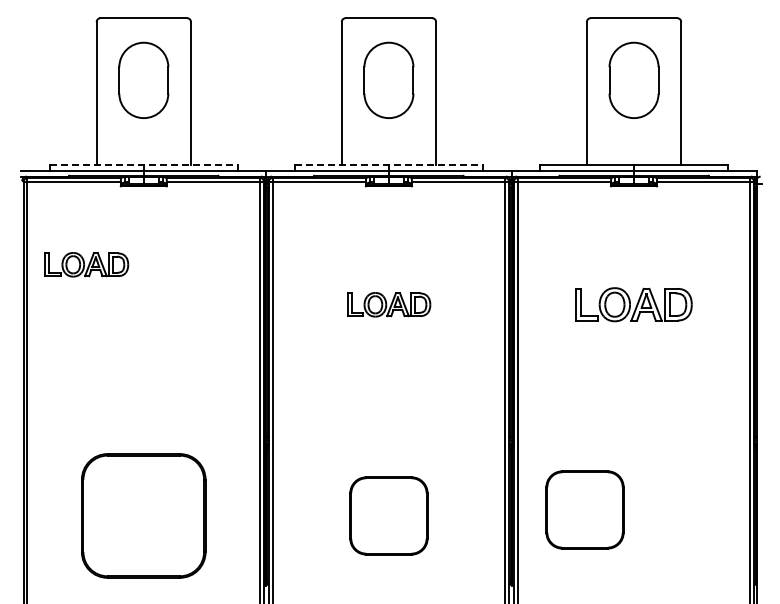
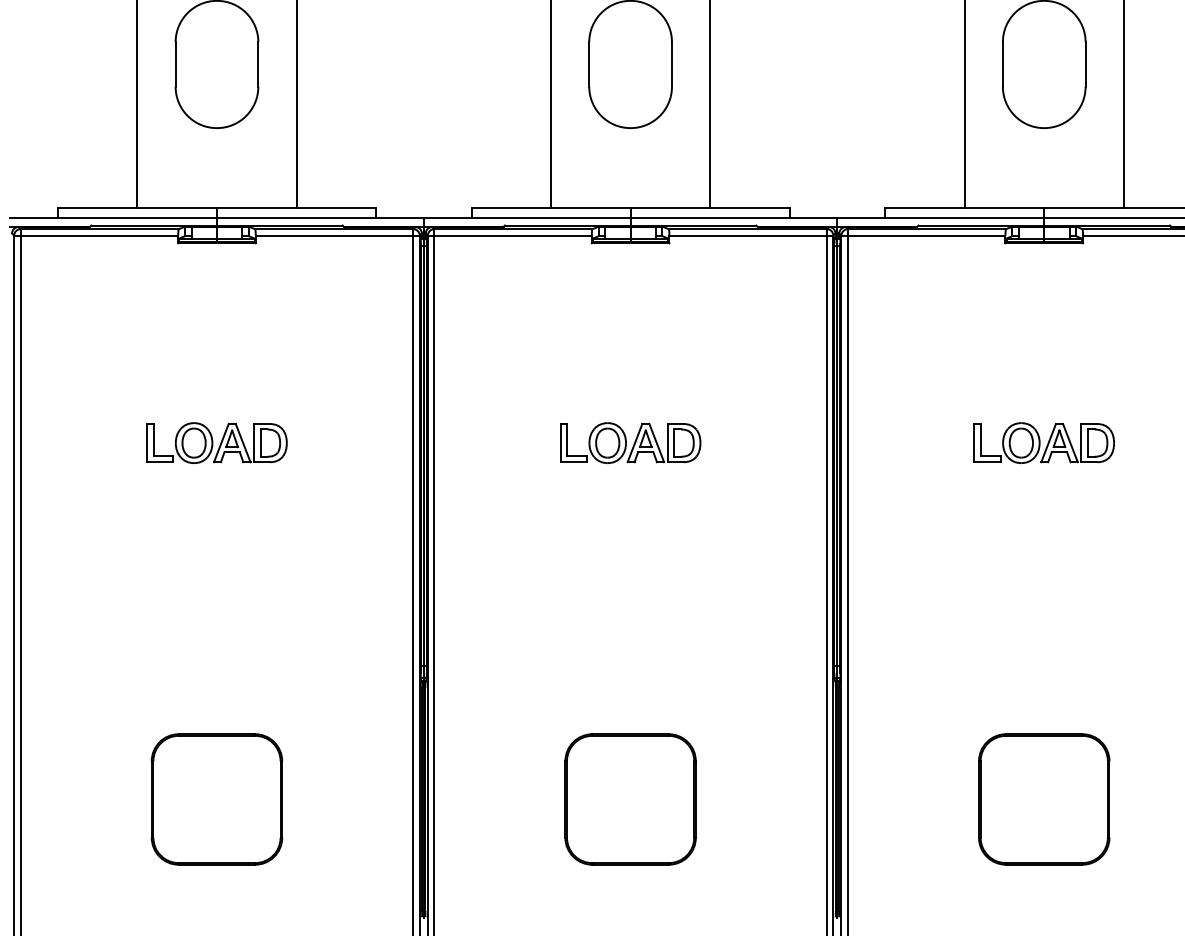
line: (144, 165) -> (218, 208), dashed -> solid
line: (389, 165) -> (631, 208), dashed -> solid
part: (86, 264) -> (216, 442), moved
part: (634, 304) -> (1045, 442), size x0.71
part: (584, 509) -> (1043, 798), moved
part: (143, 515) -> (216, 798), size x0.62

